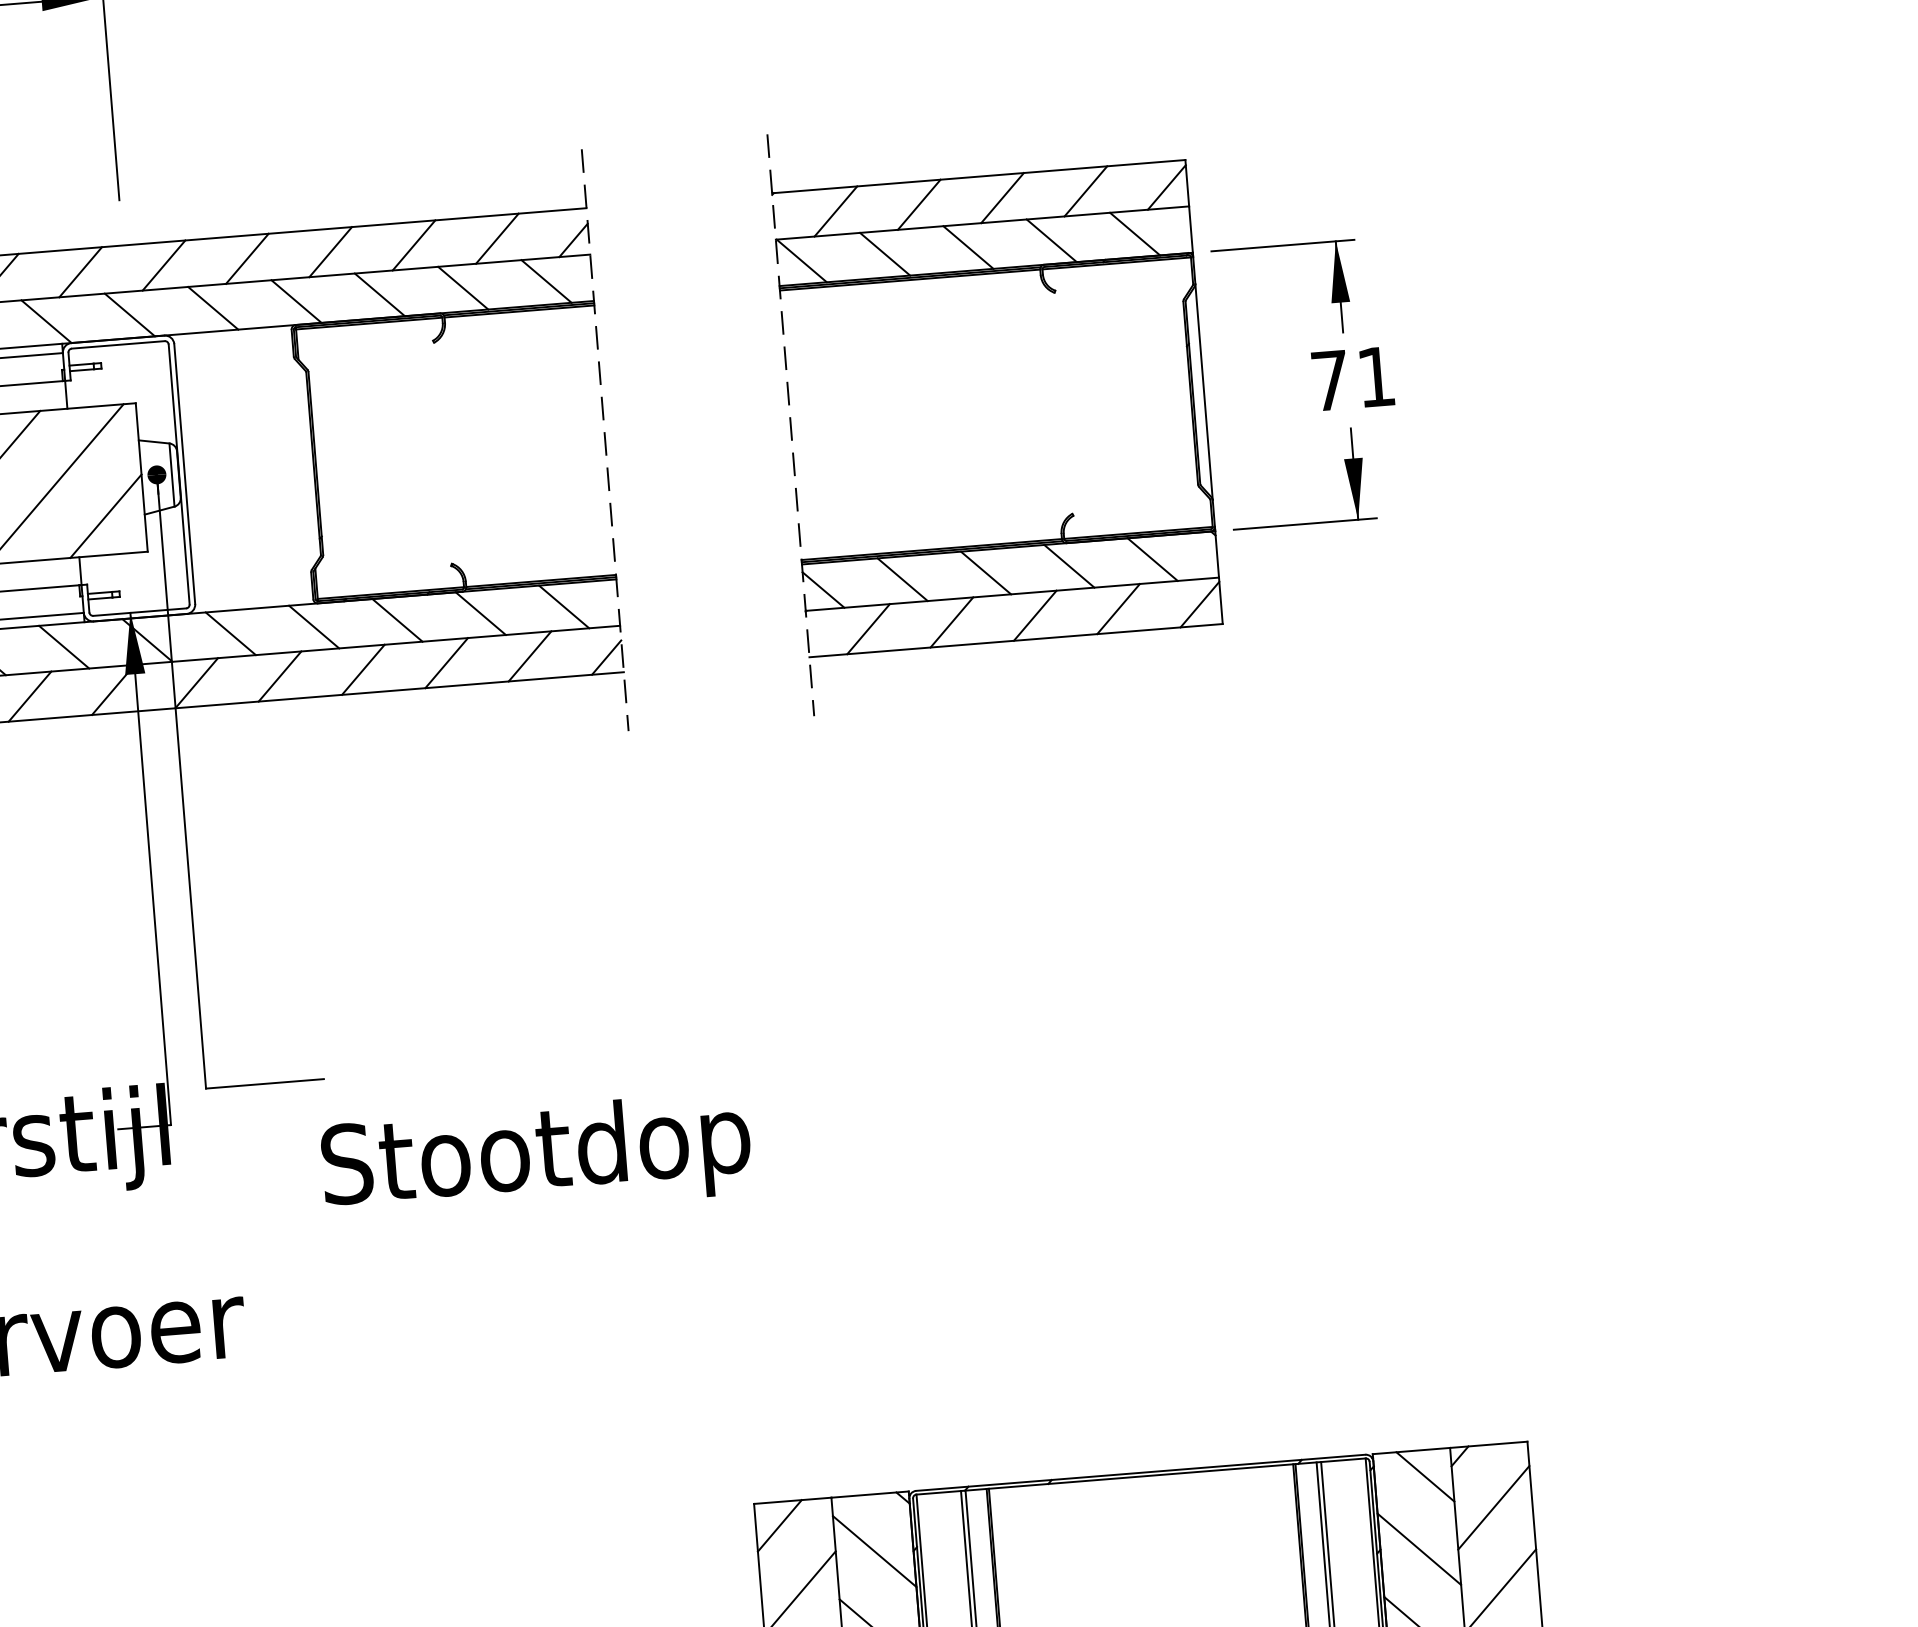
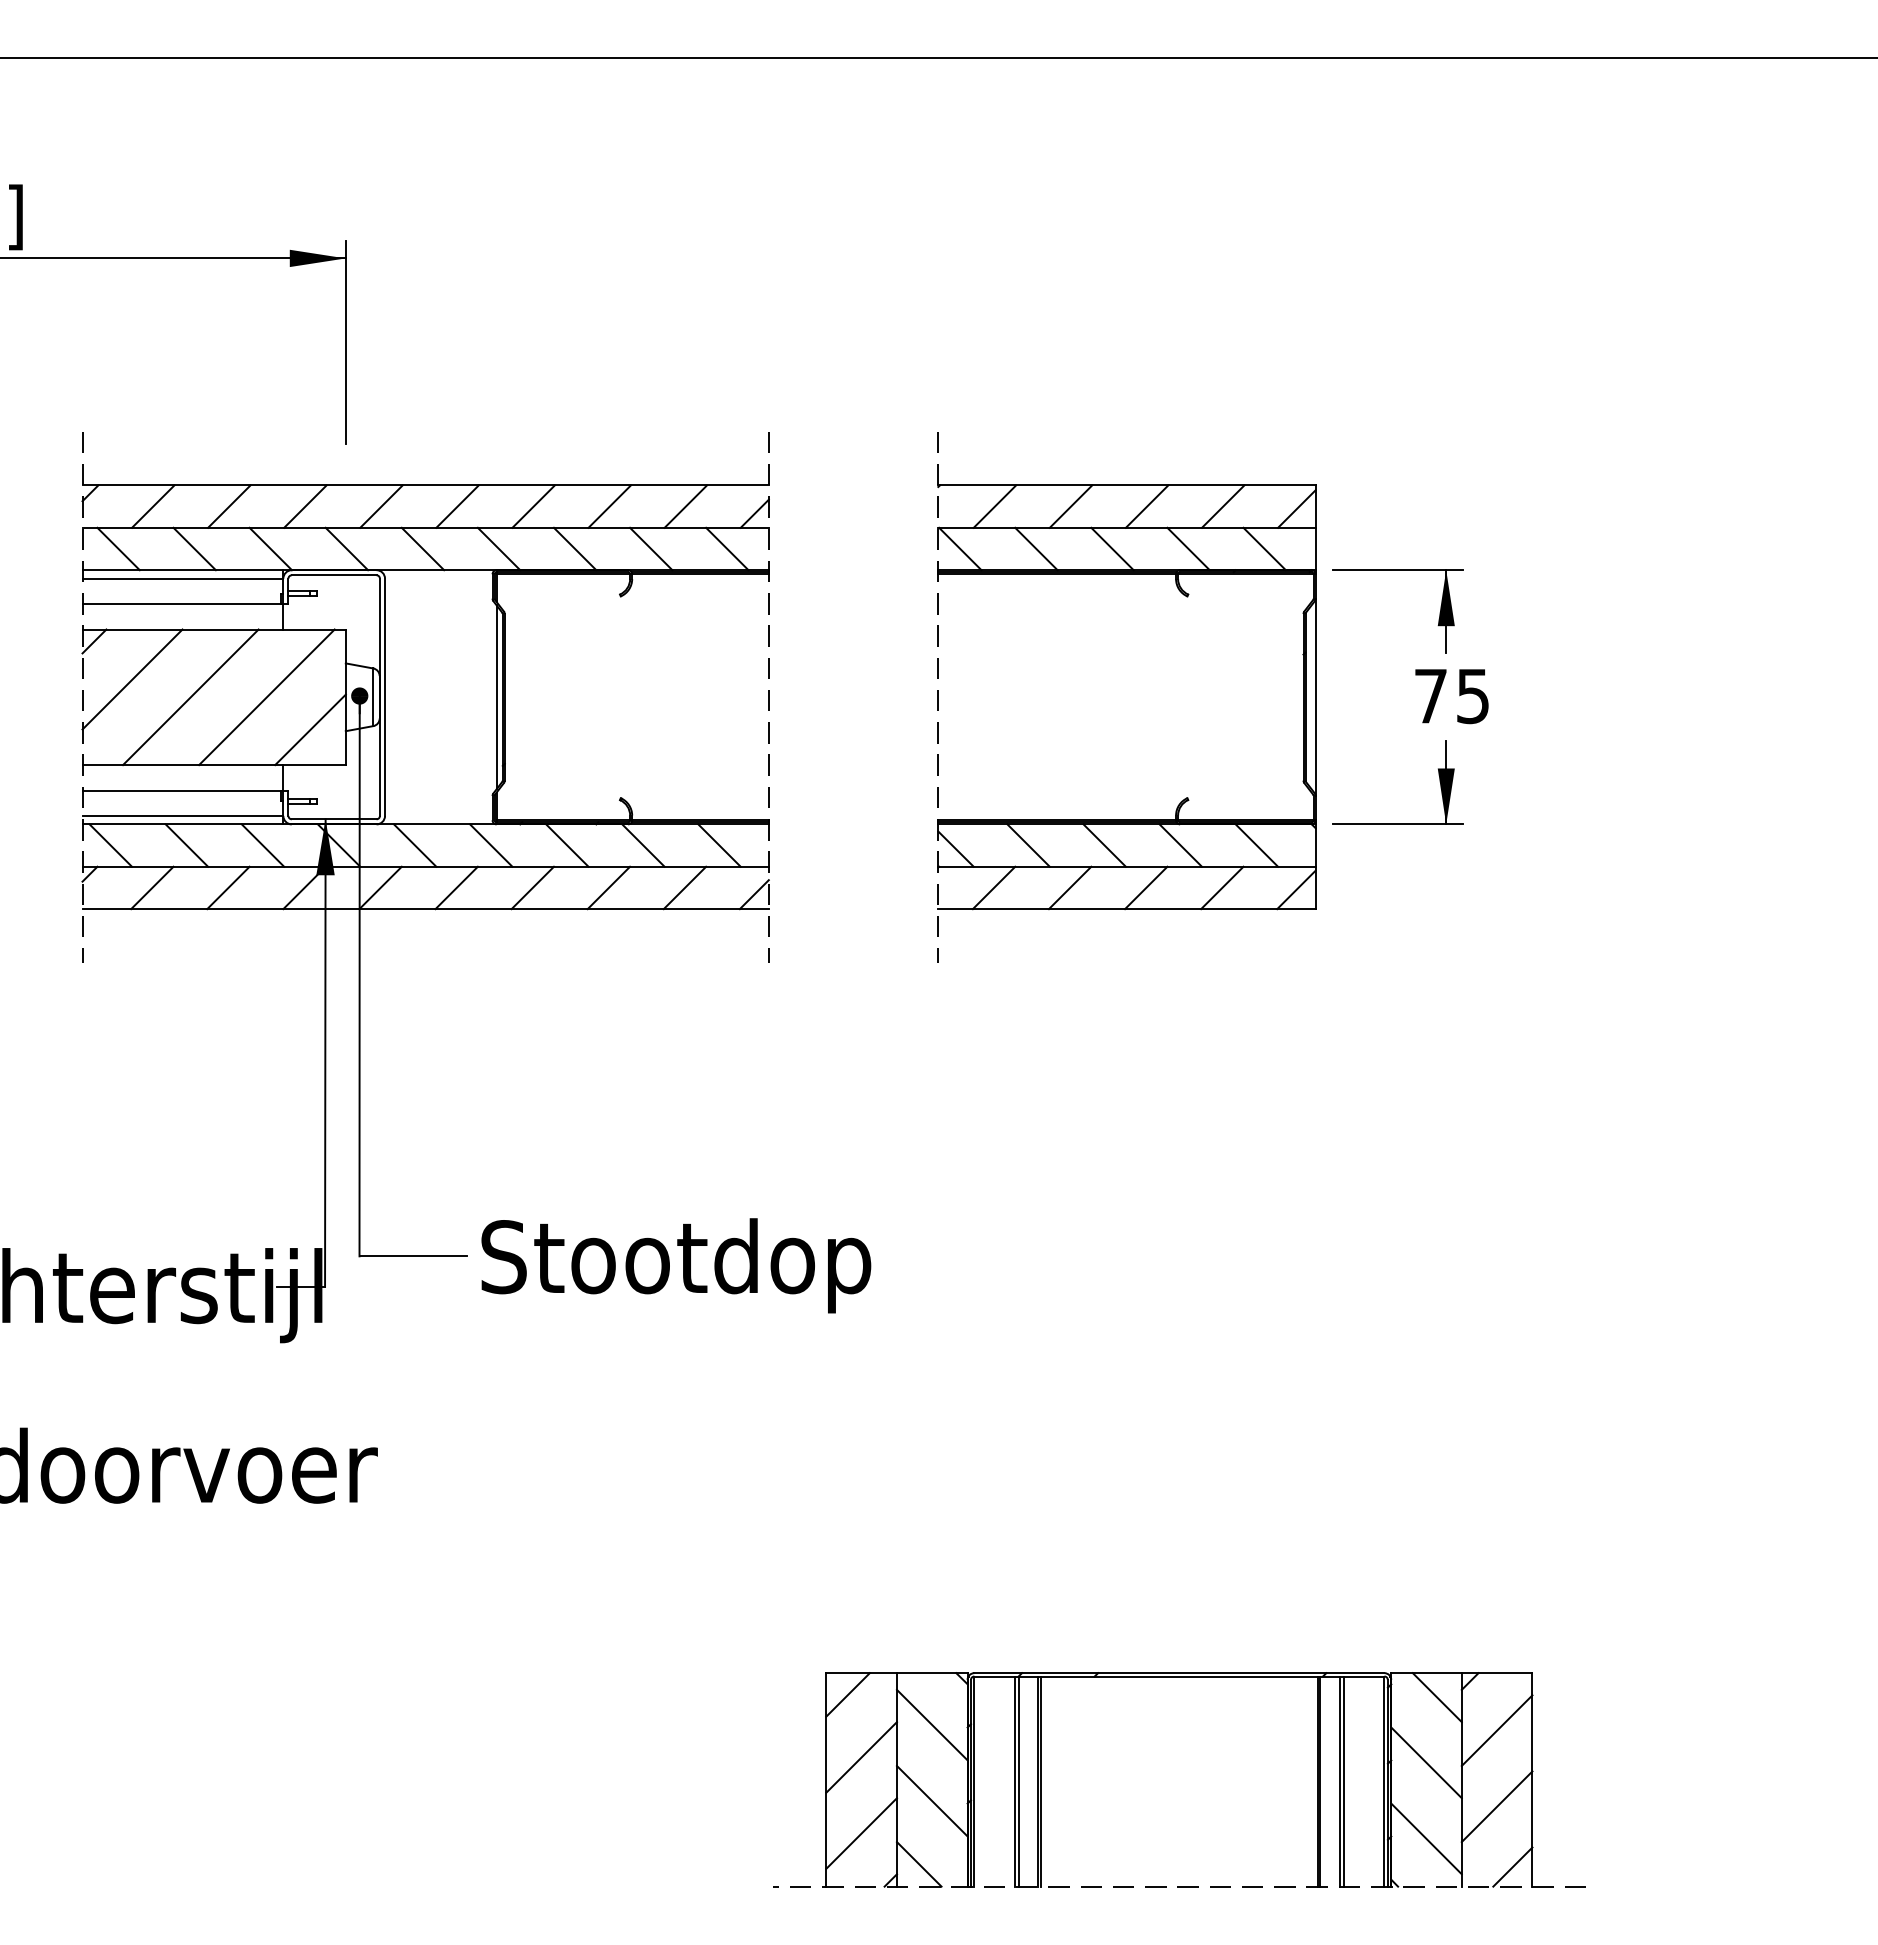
text: (1375, 377) -> (1472, 696), 71 -> 75
line: (306, 464) -> (496, 697), added
text: (536, 1158) -> (676, 1265), moved

